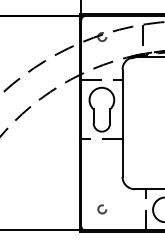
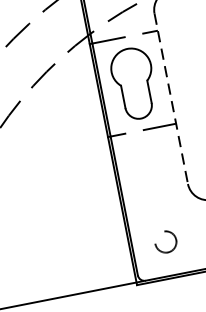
line: (122, 123) -> (171, 99), solid -> dashed
circle: (102, 209) -> (166, 242), size x1.6

